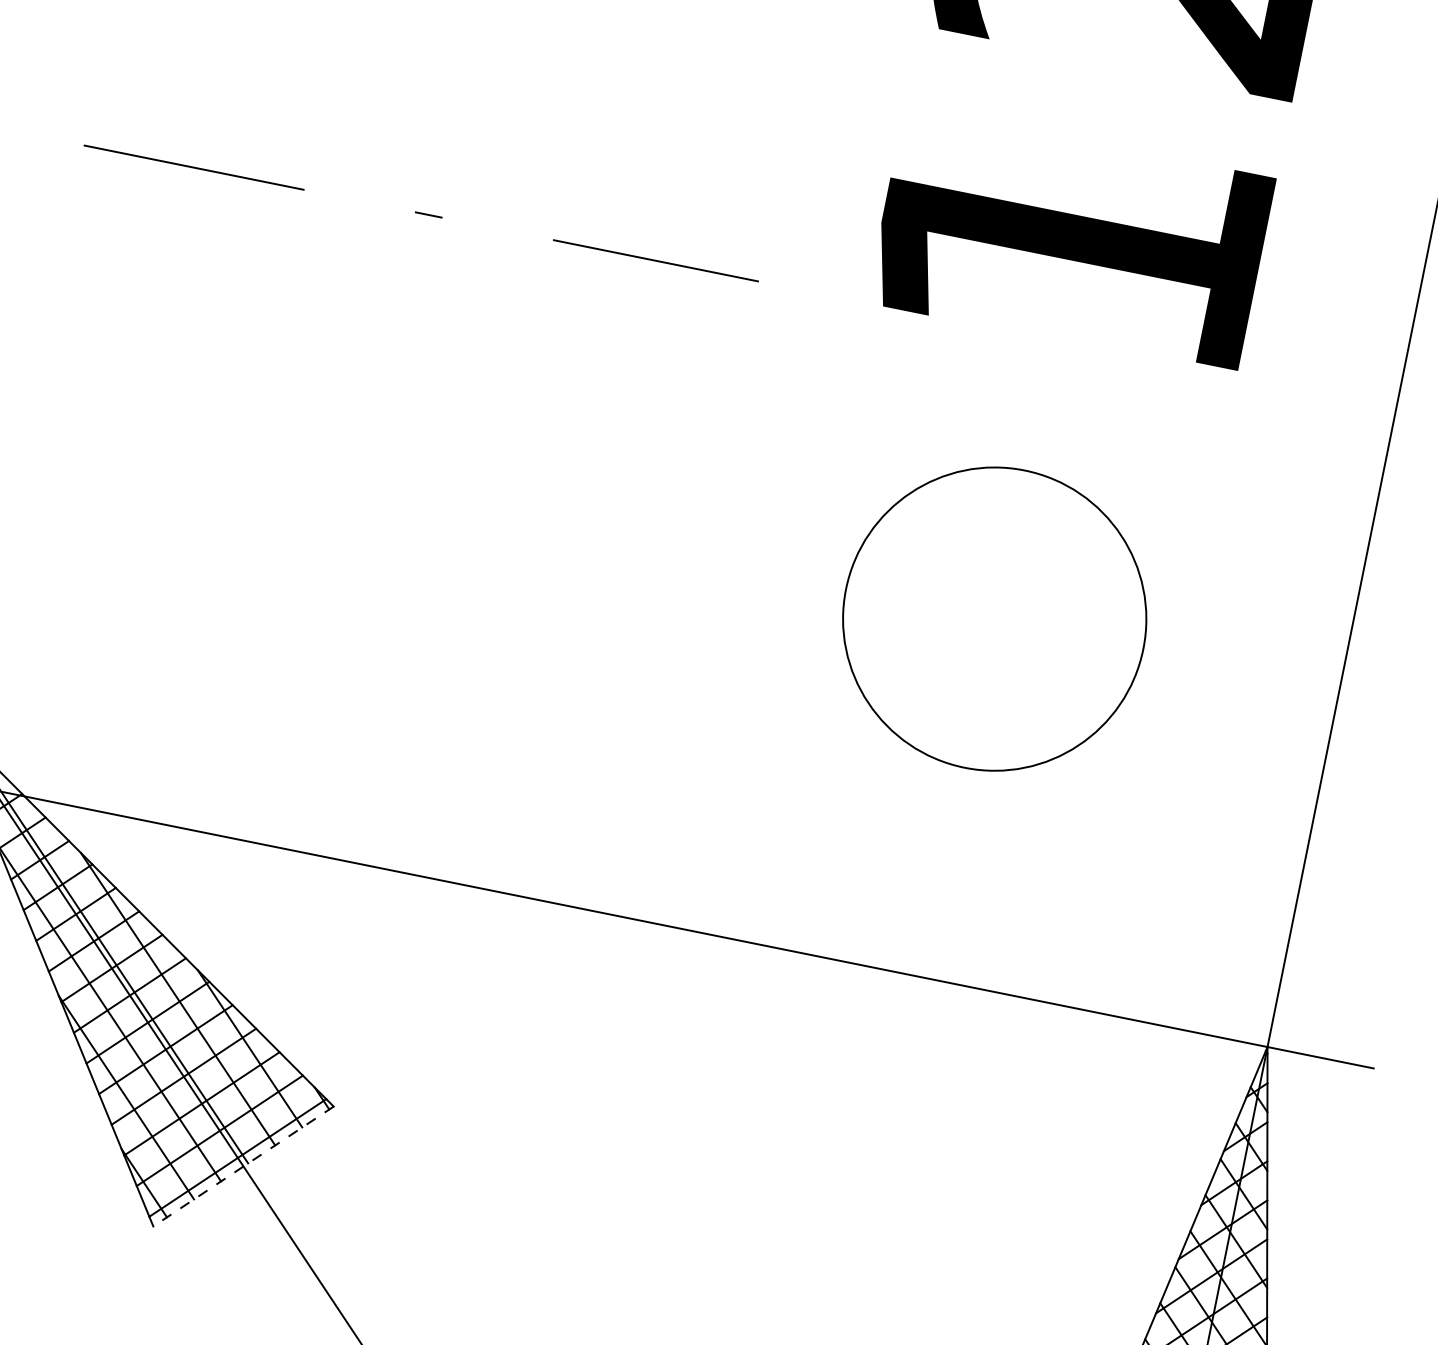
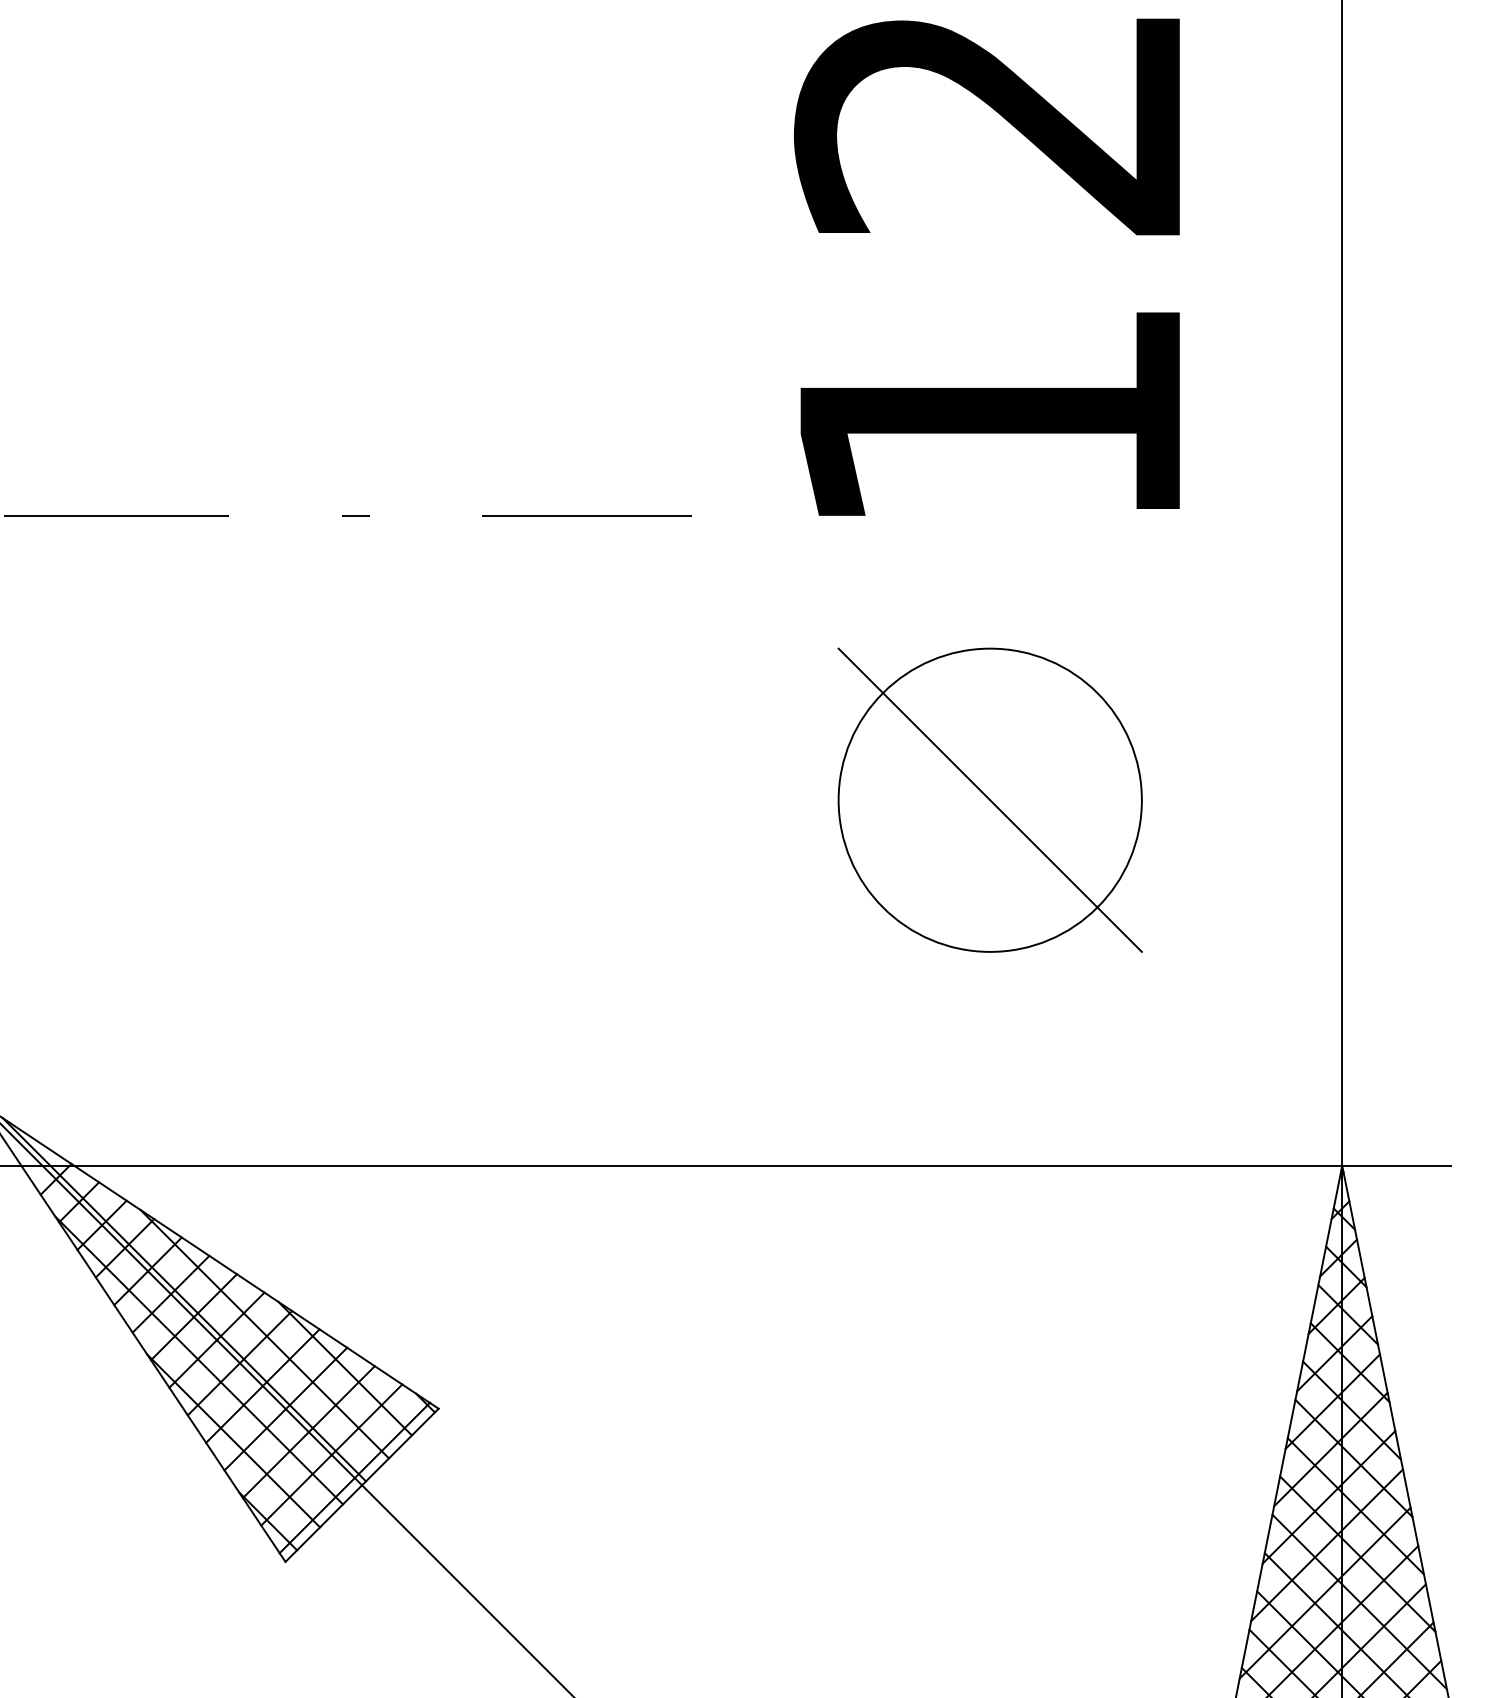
line: (994, 618) -> (989, 799), added
line: (242, 1166) -> (361, 1485), dashed -> solid

